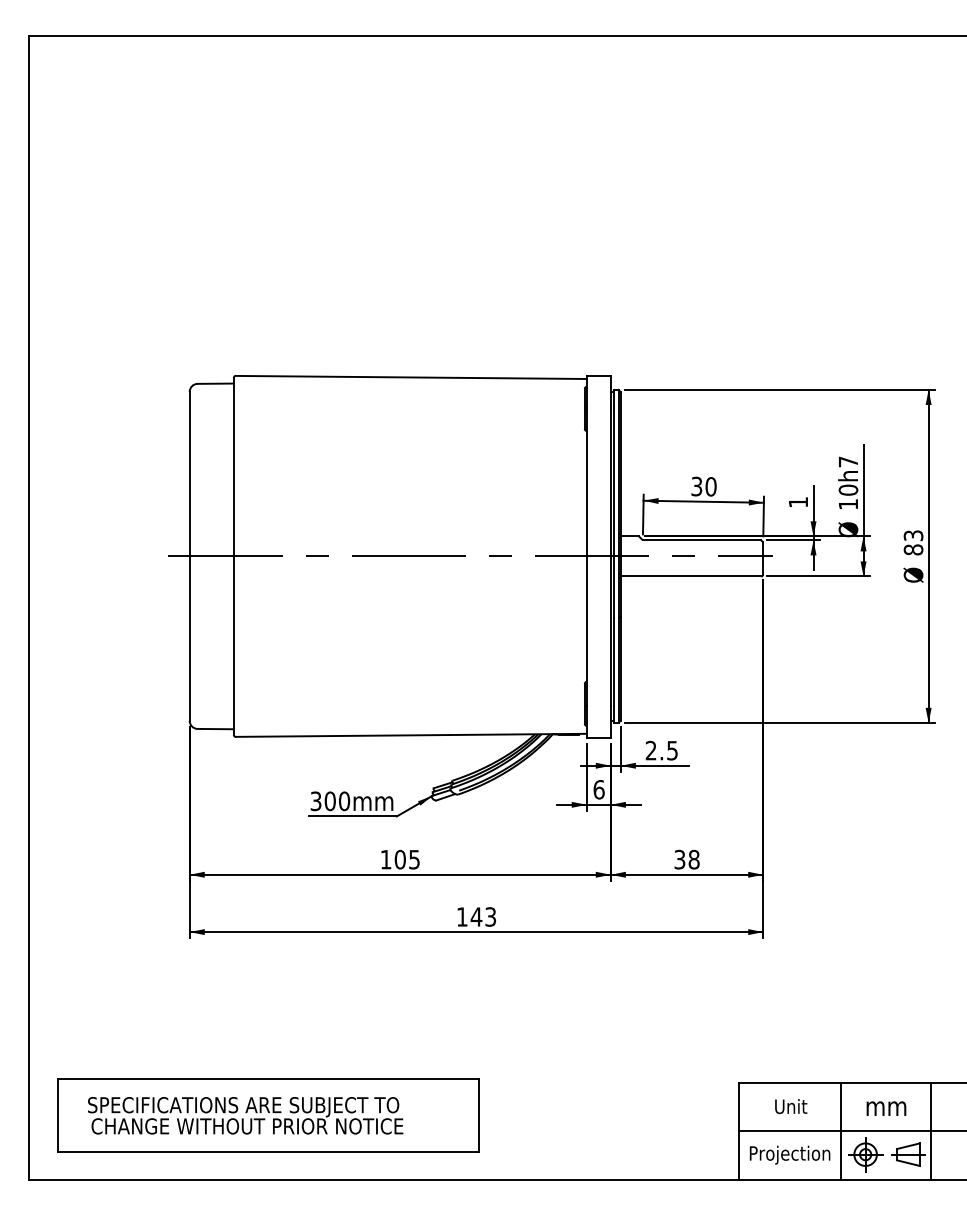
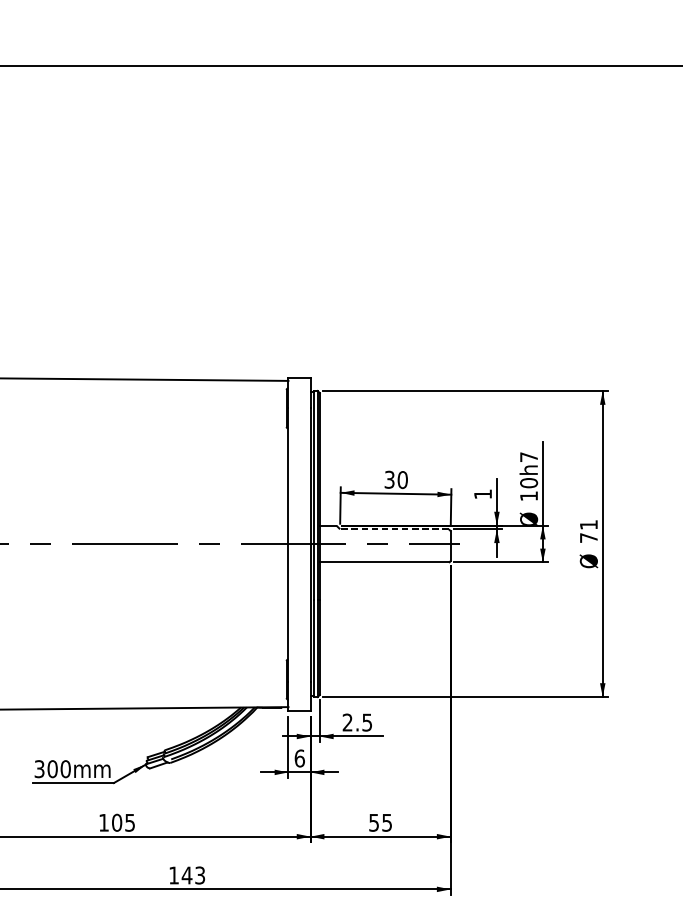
line: (701, 540) -> (393, 529), solid -> dashed
text: (913, 542) -> (588, 531), 83 -> 71
text: (687, 859) -> (381, 822), 38 -> 55

